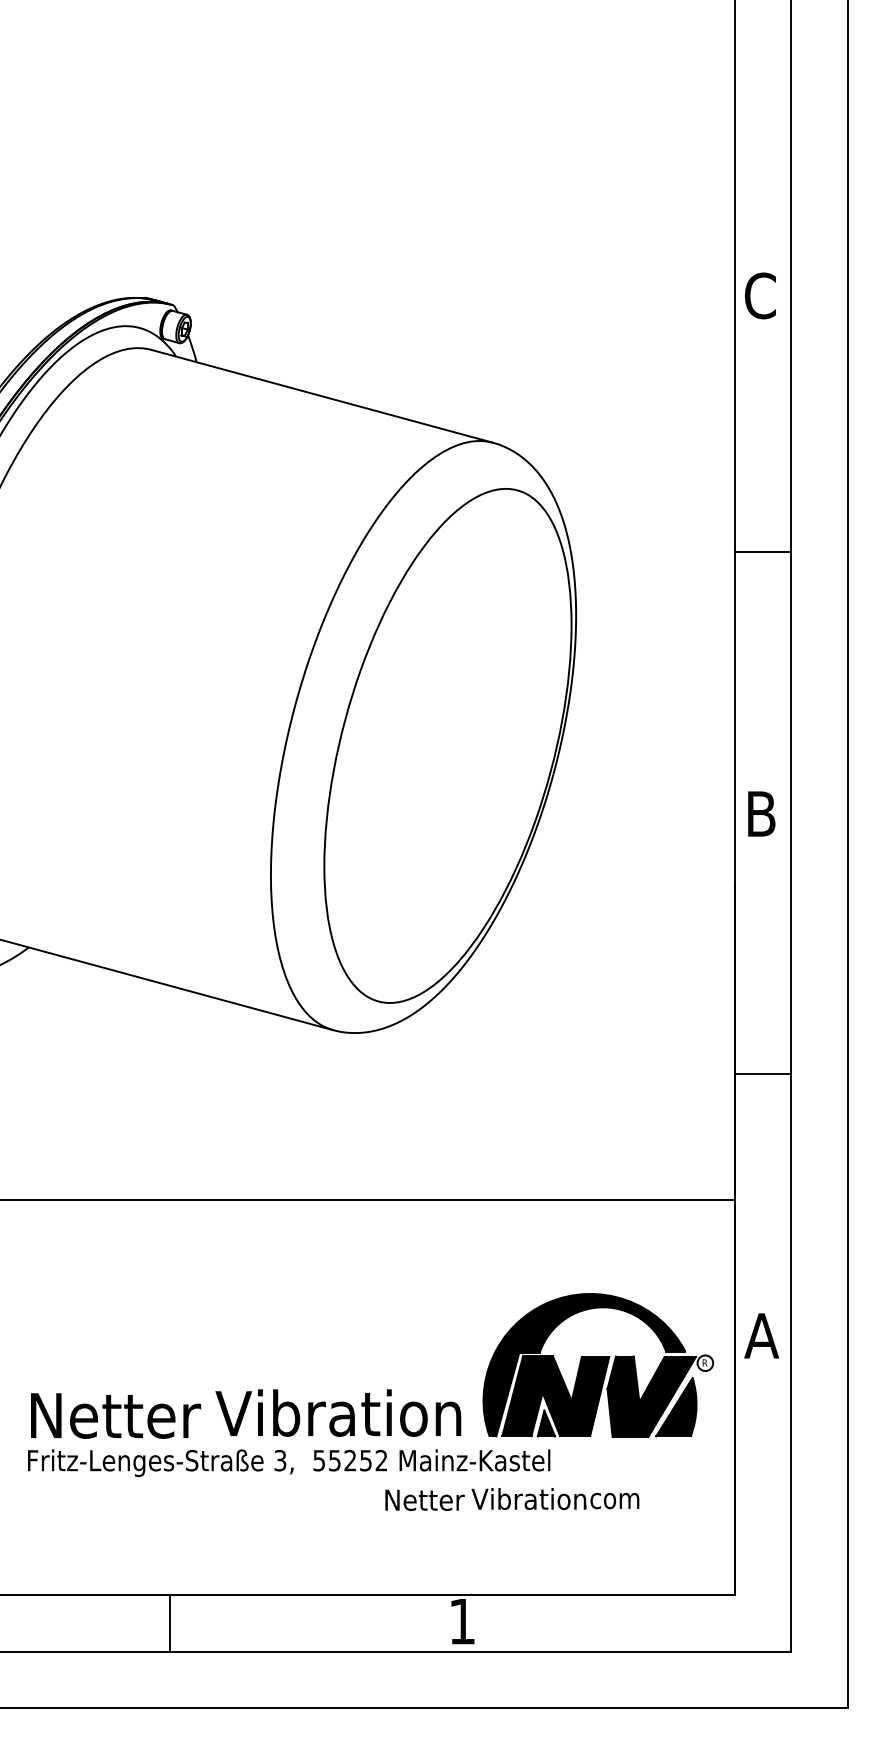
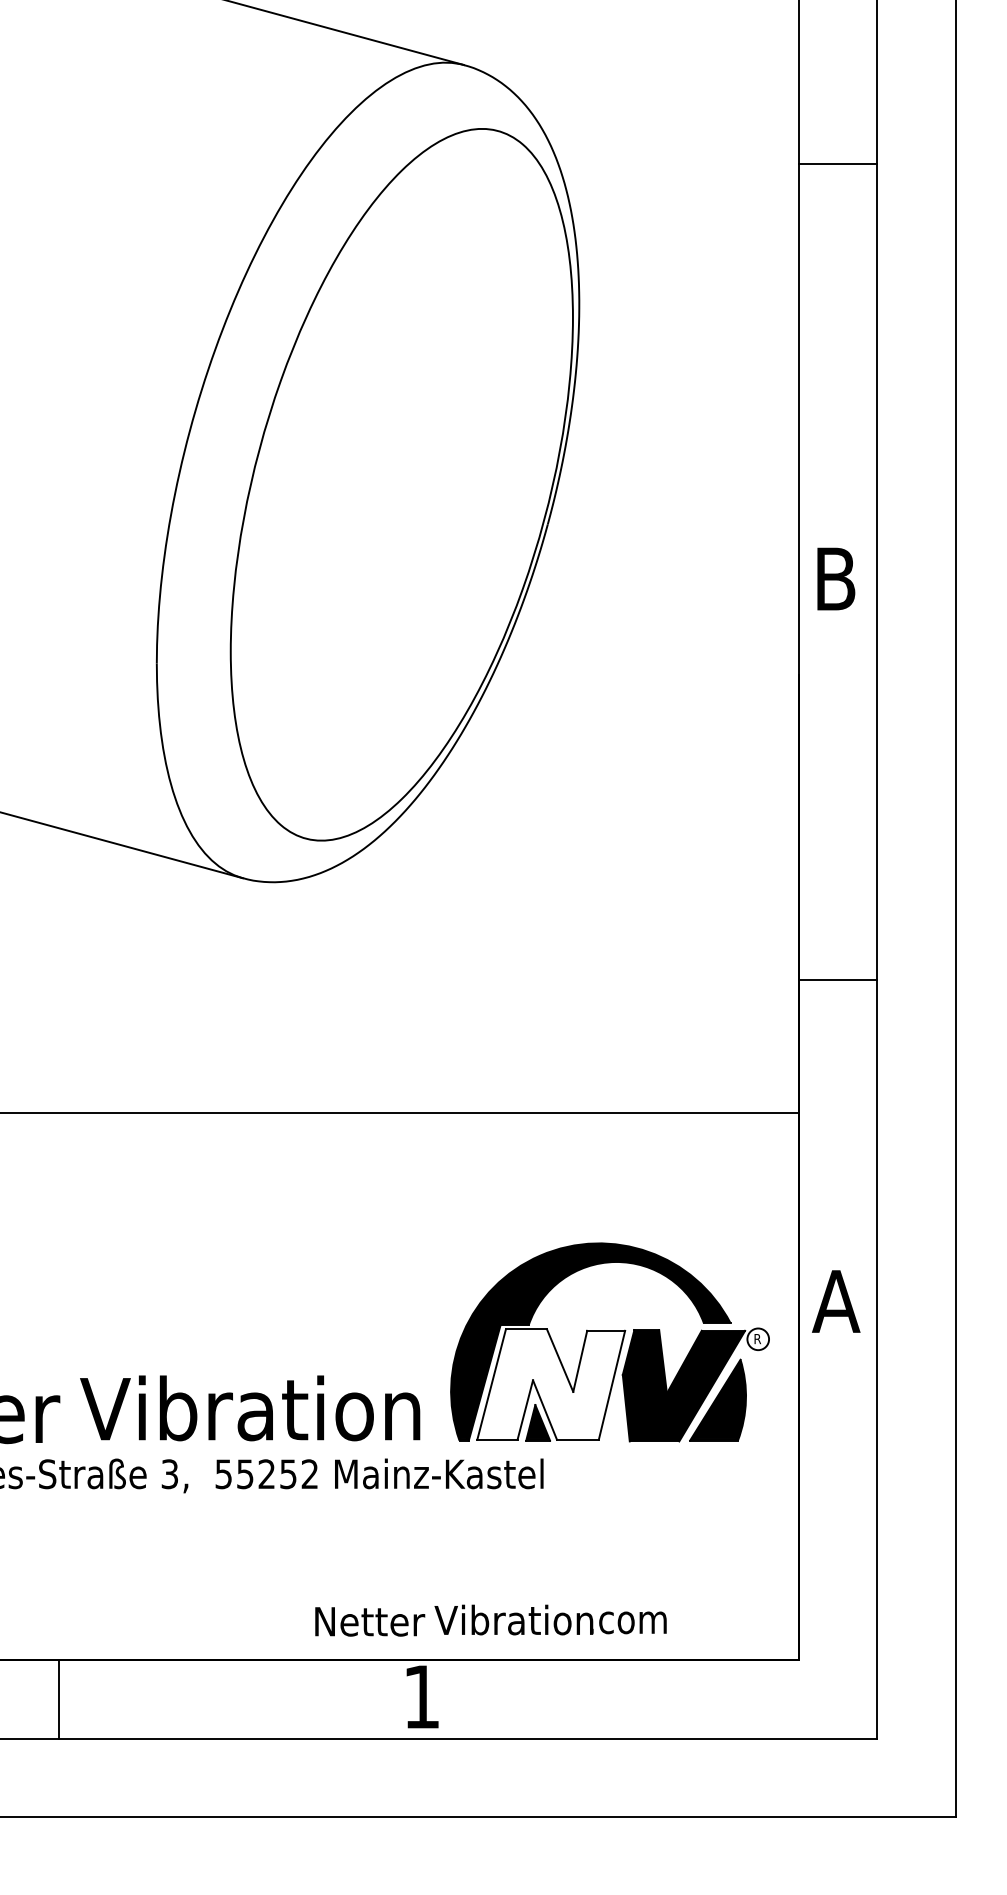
line: (762, 551) -> (837, 163), moved
line: (762, 1073) -> (837, 979), moved
fill: (555, 1395) -> (550, 1383), removed
text: (512, 1499) -> (491, 1620), moved
line: (169, 1623) -> (57, 1699), moved

